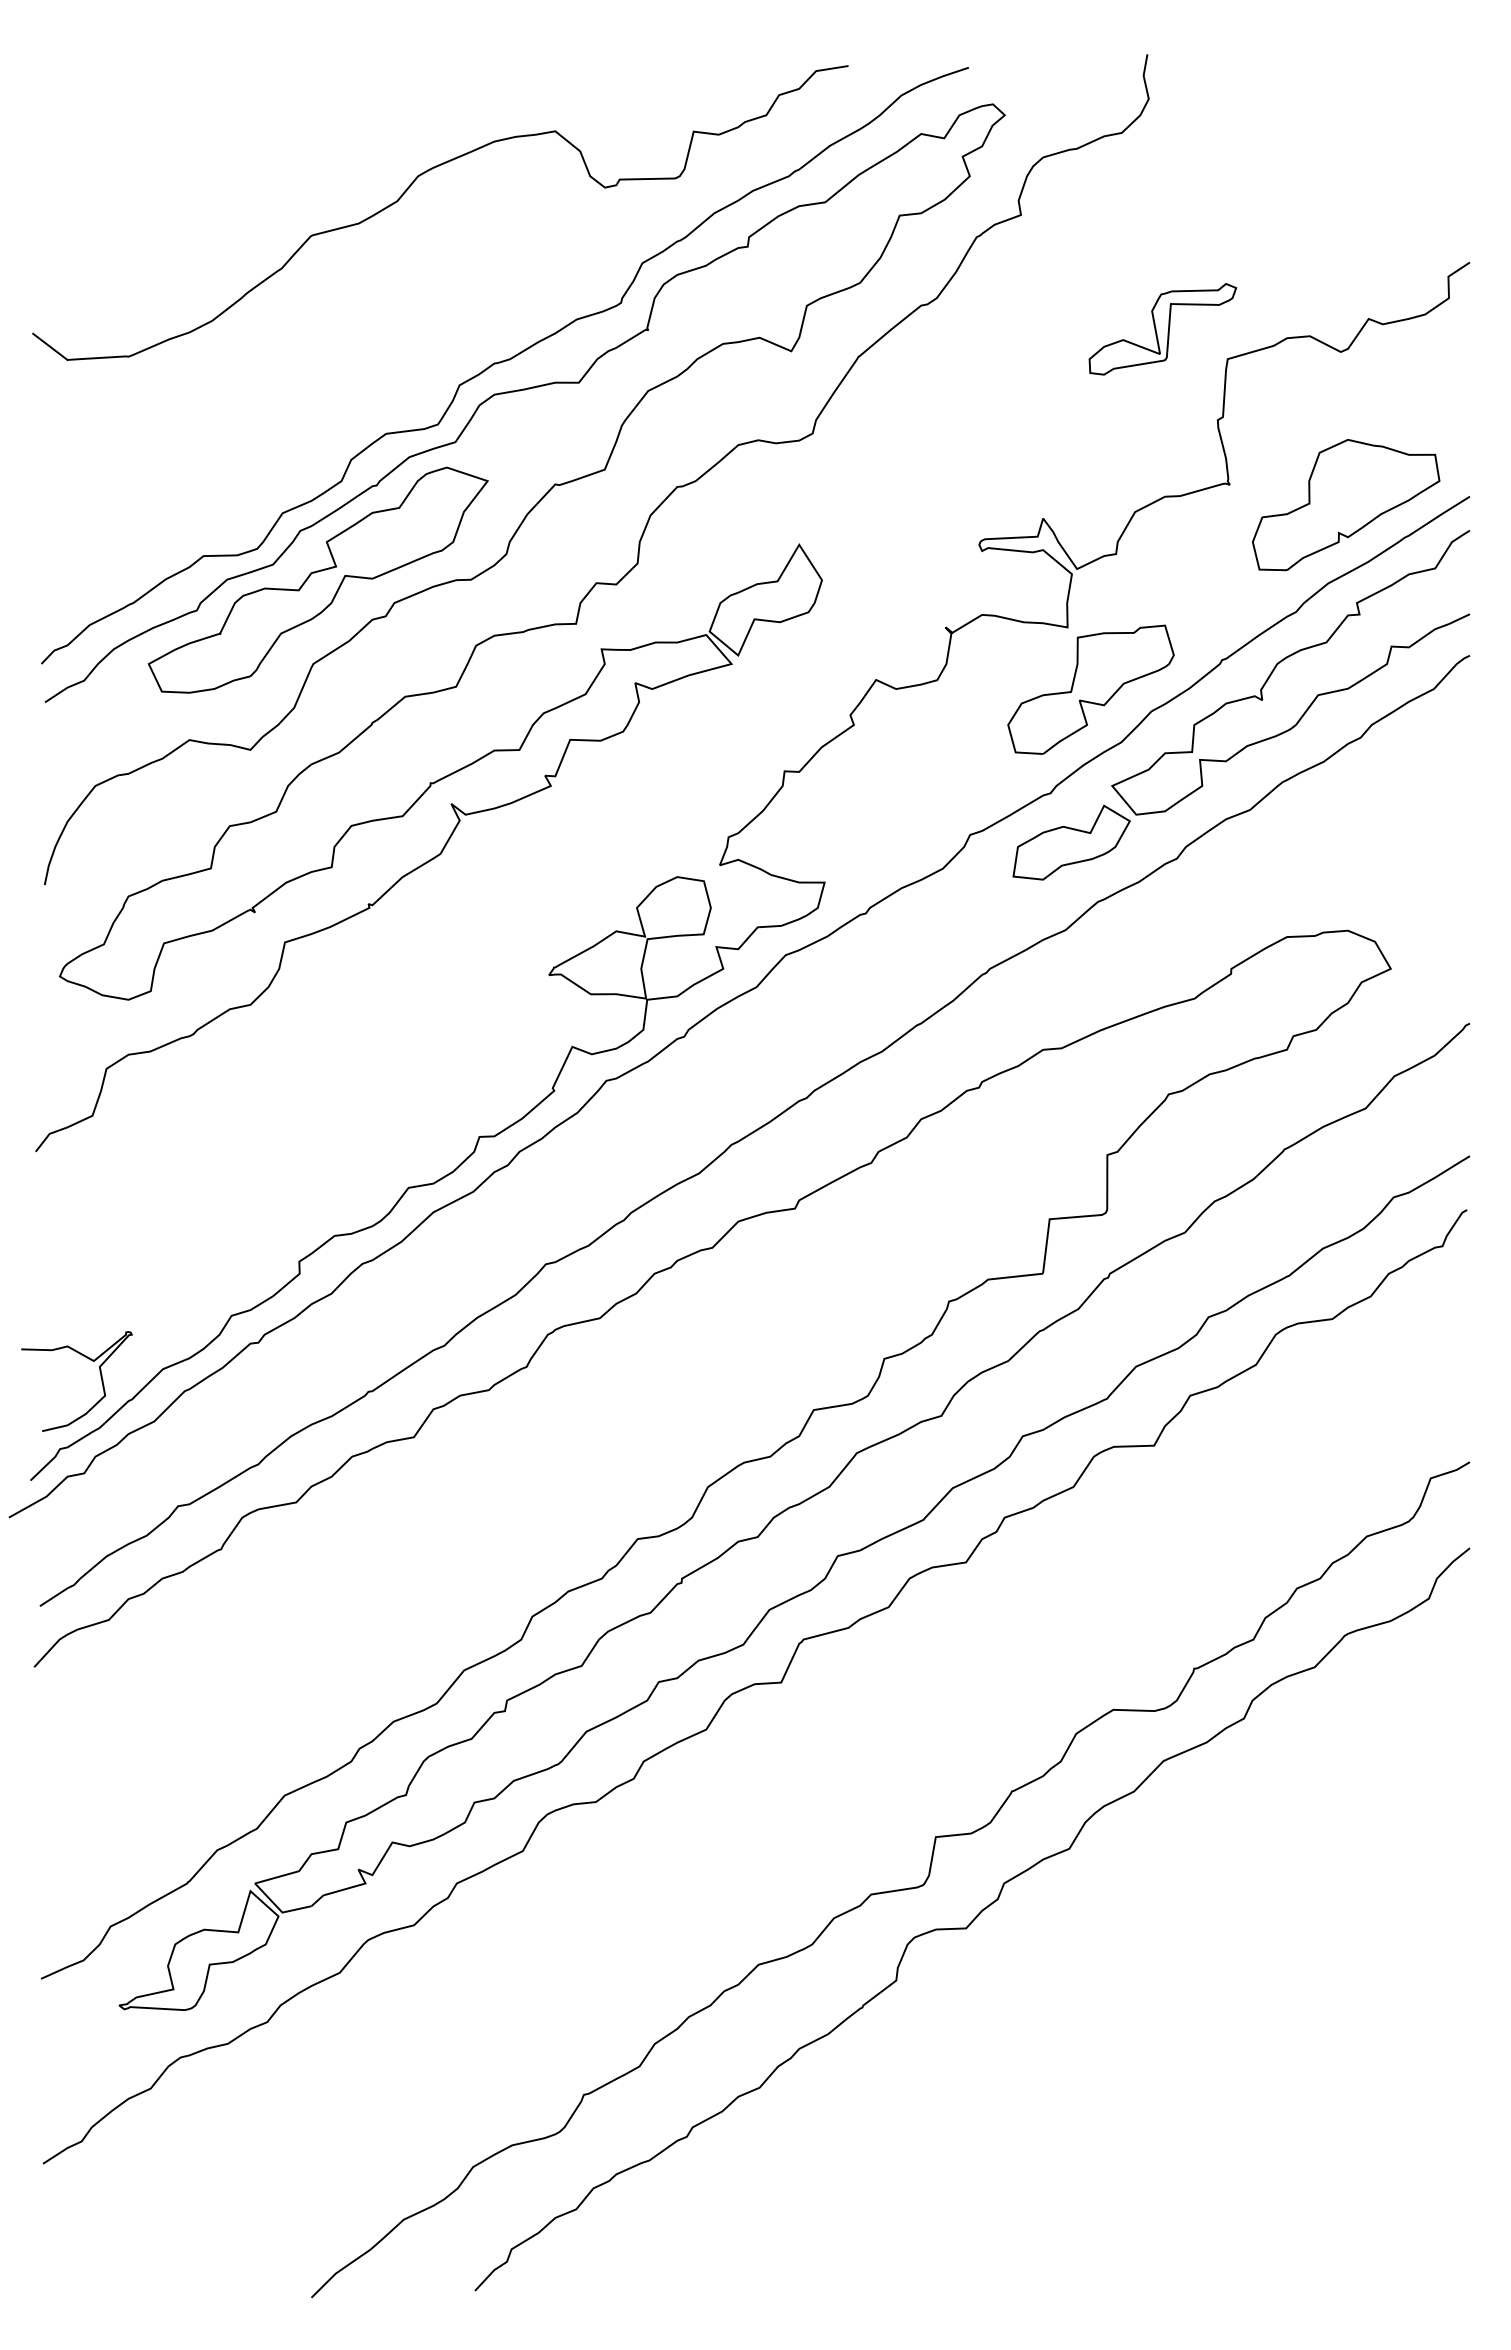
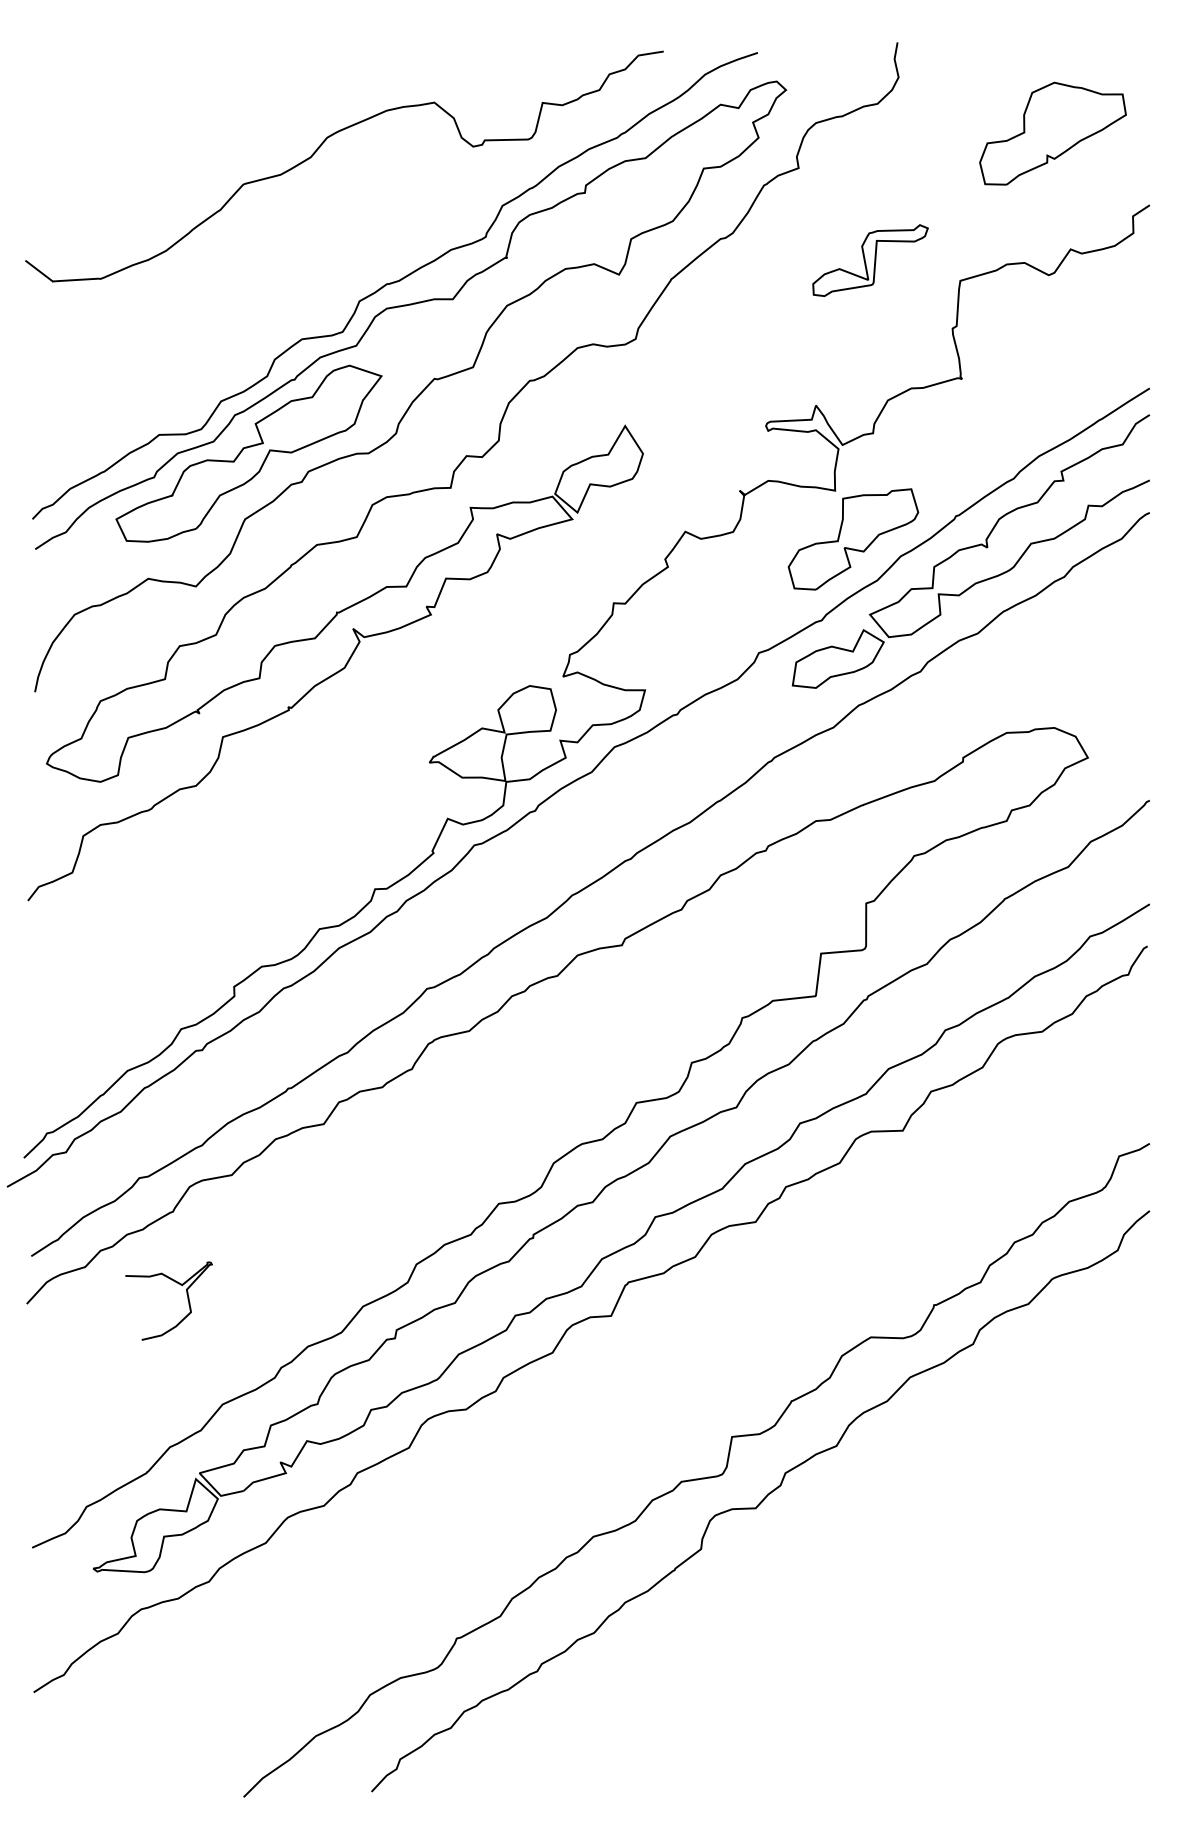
part: (1162, 329) -> (870, 260), moved
part: (1346, 505) -> (1053, 134), moved
curve: (100, 1377) -> (187, 1297), moved

